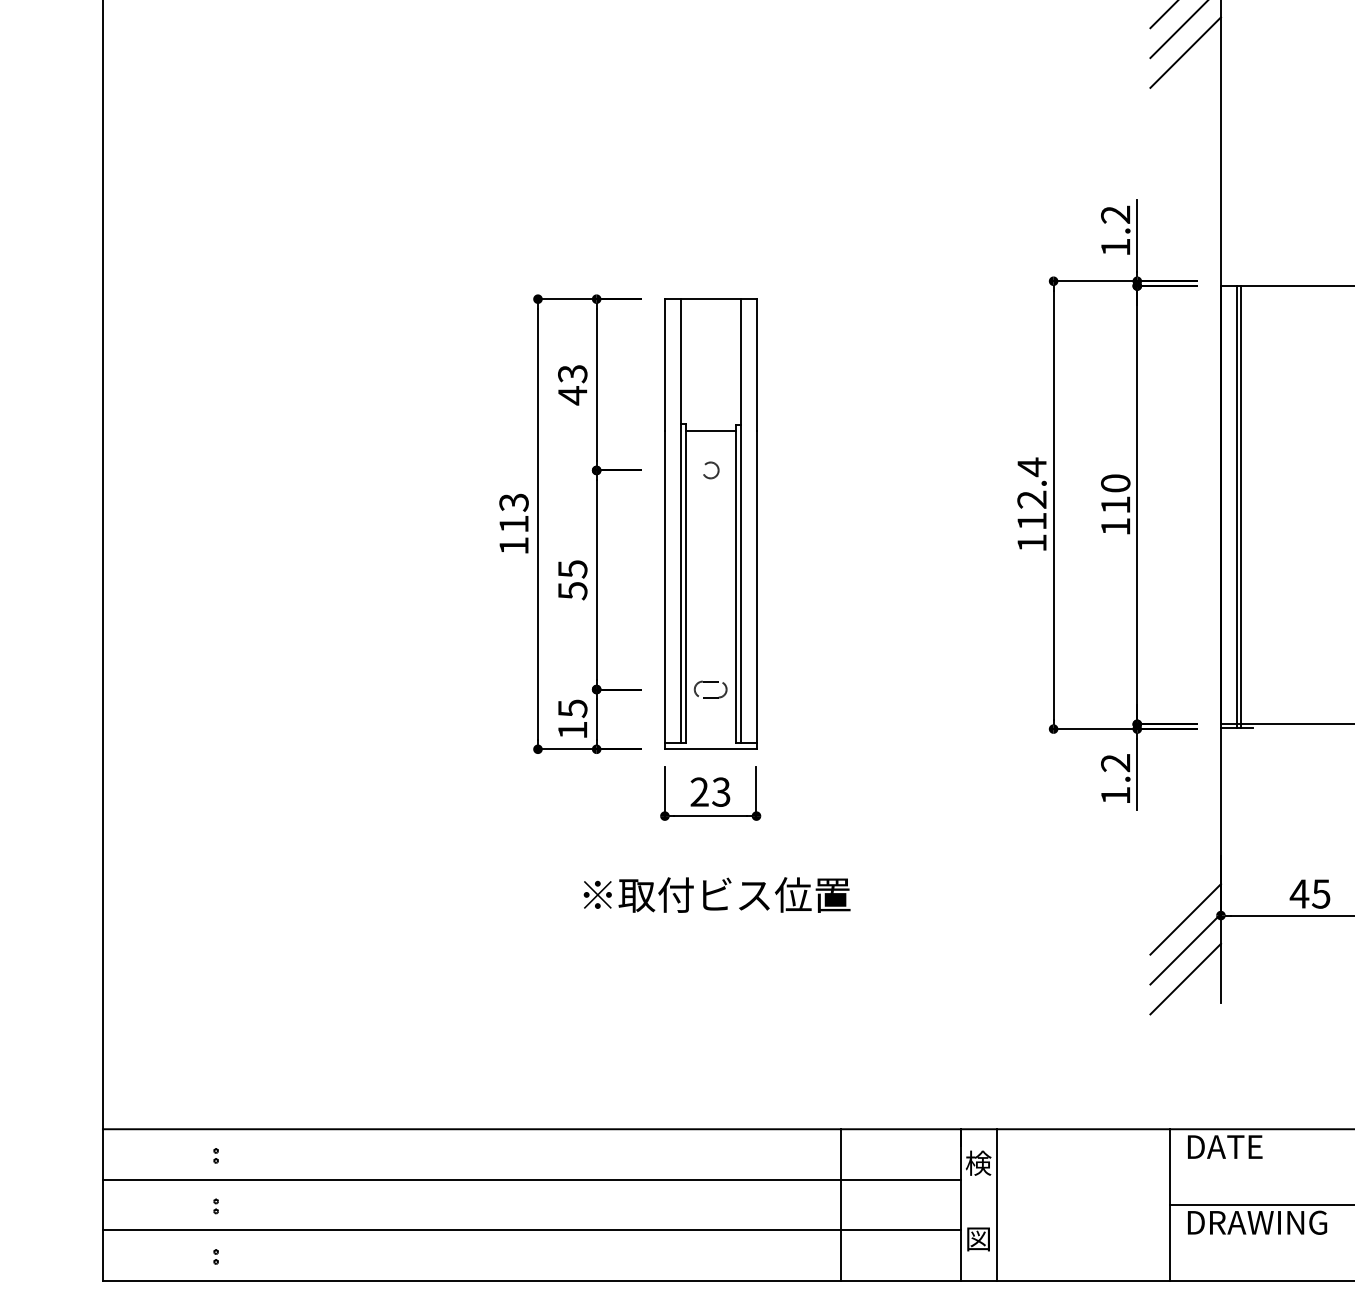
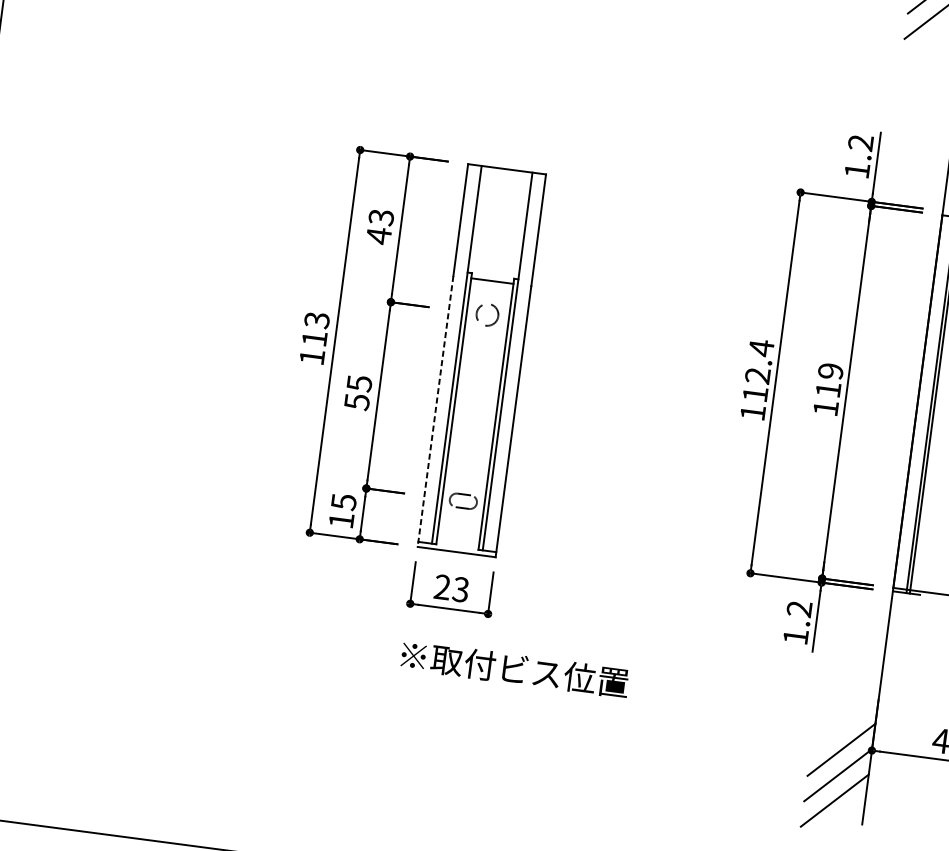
circle: (711, 470) -> (488, 315), size x1.6
text: (1115, 483) -> (830, 371), 110 -> 119
line: (664, 590) -> (435, 411), solid -> dashed
text: (716, 894) -> (514, 668), moved

